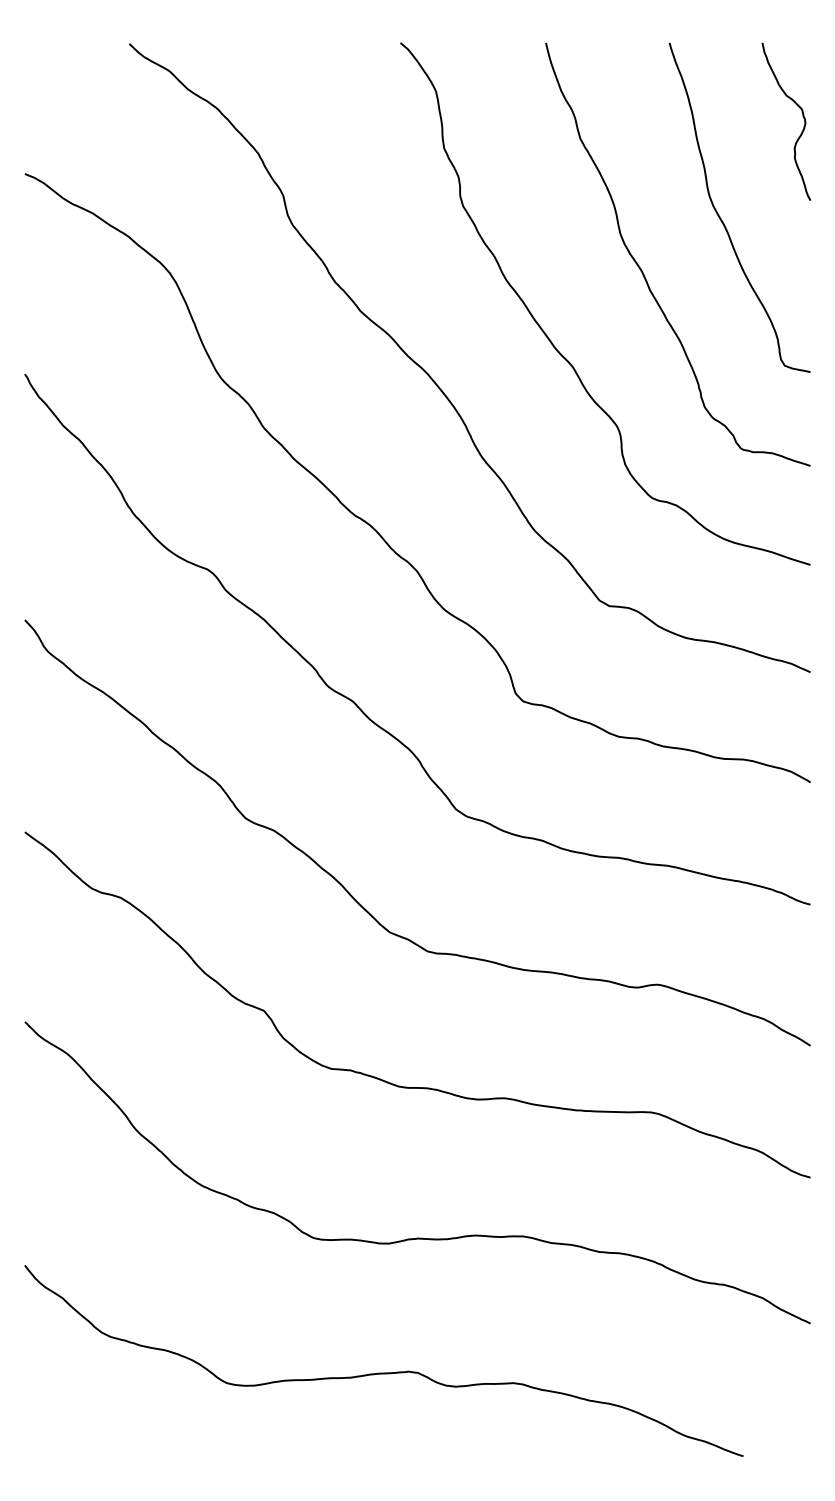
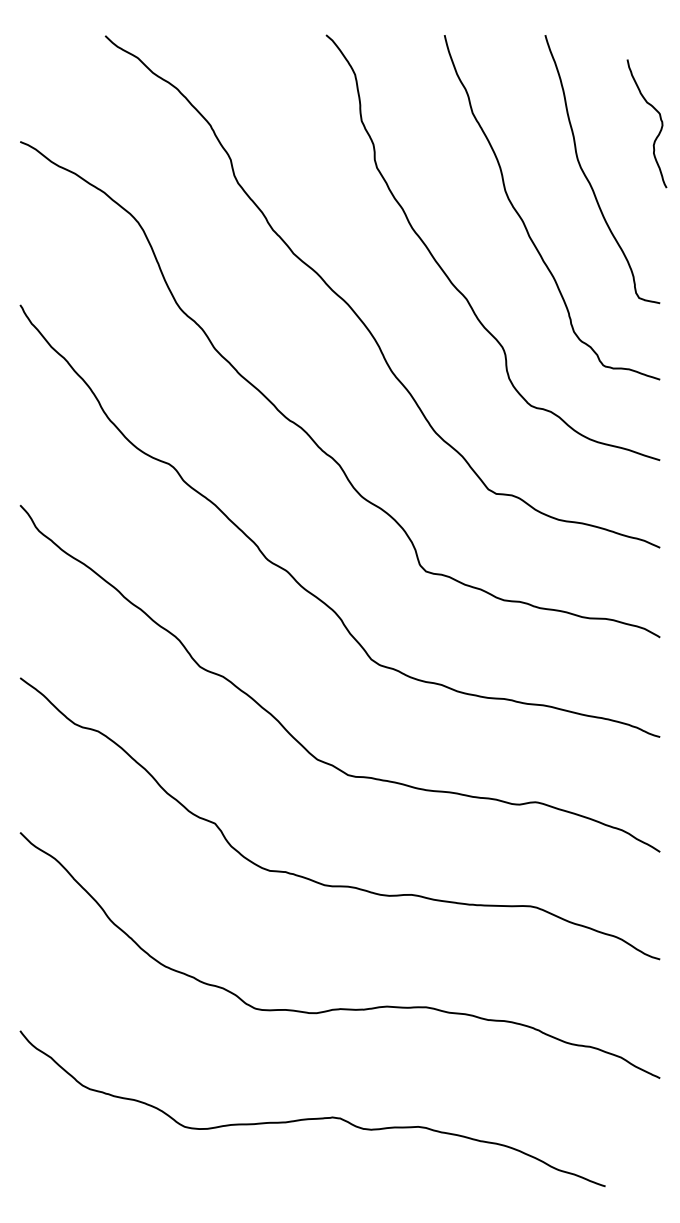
curve: (802, 116) -> (660, 119), moved

